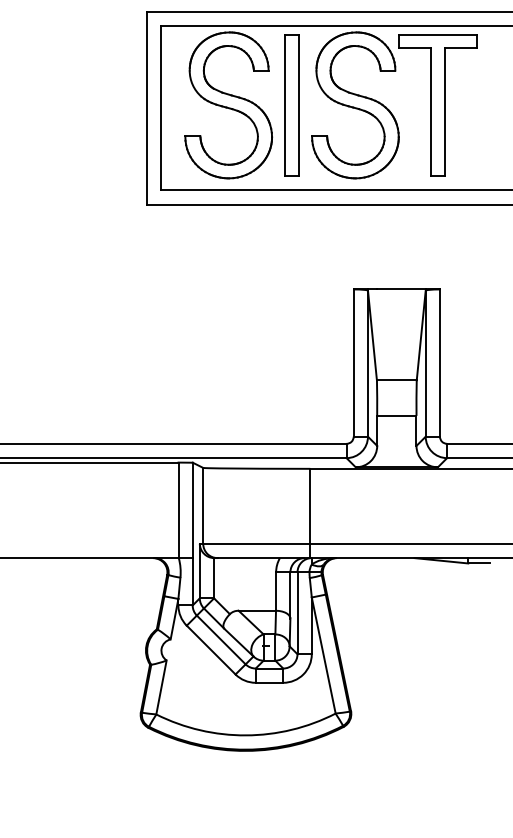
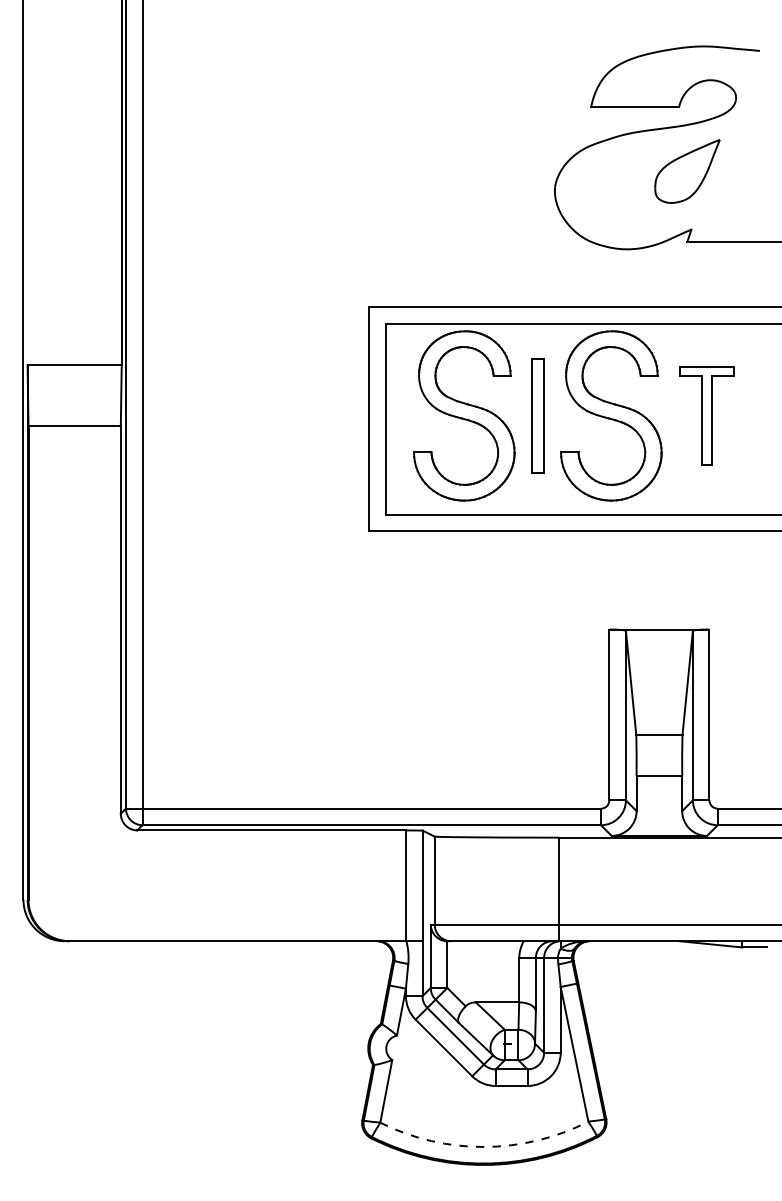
part: (291, 105) -> (537, 415), size x0.7
part: (437, 105) -> (706, 415), size x0.6
arc: (246, 734) -> (484, 1146), solid -> dashed

